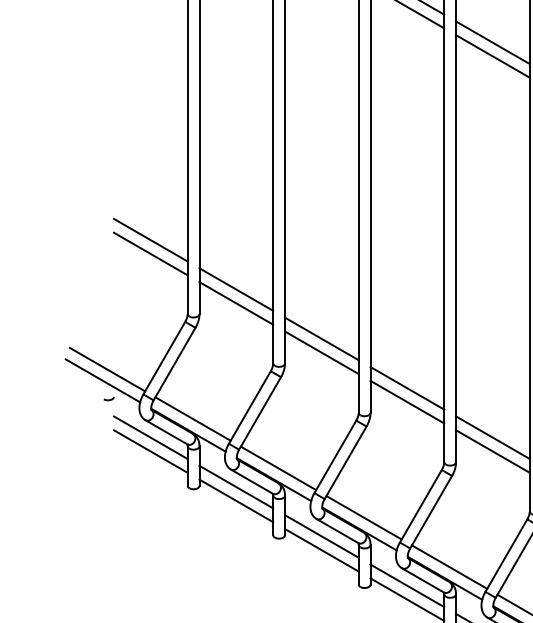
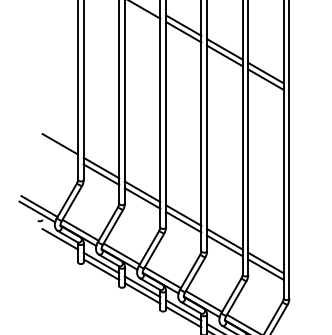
line: (151, 253) -> (60, 150), removed
line: (151, 450) -> (60, 245), removed

